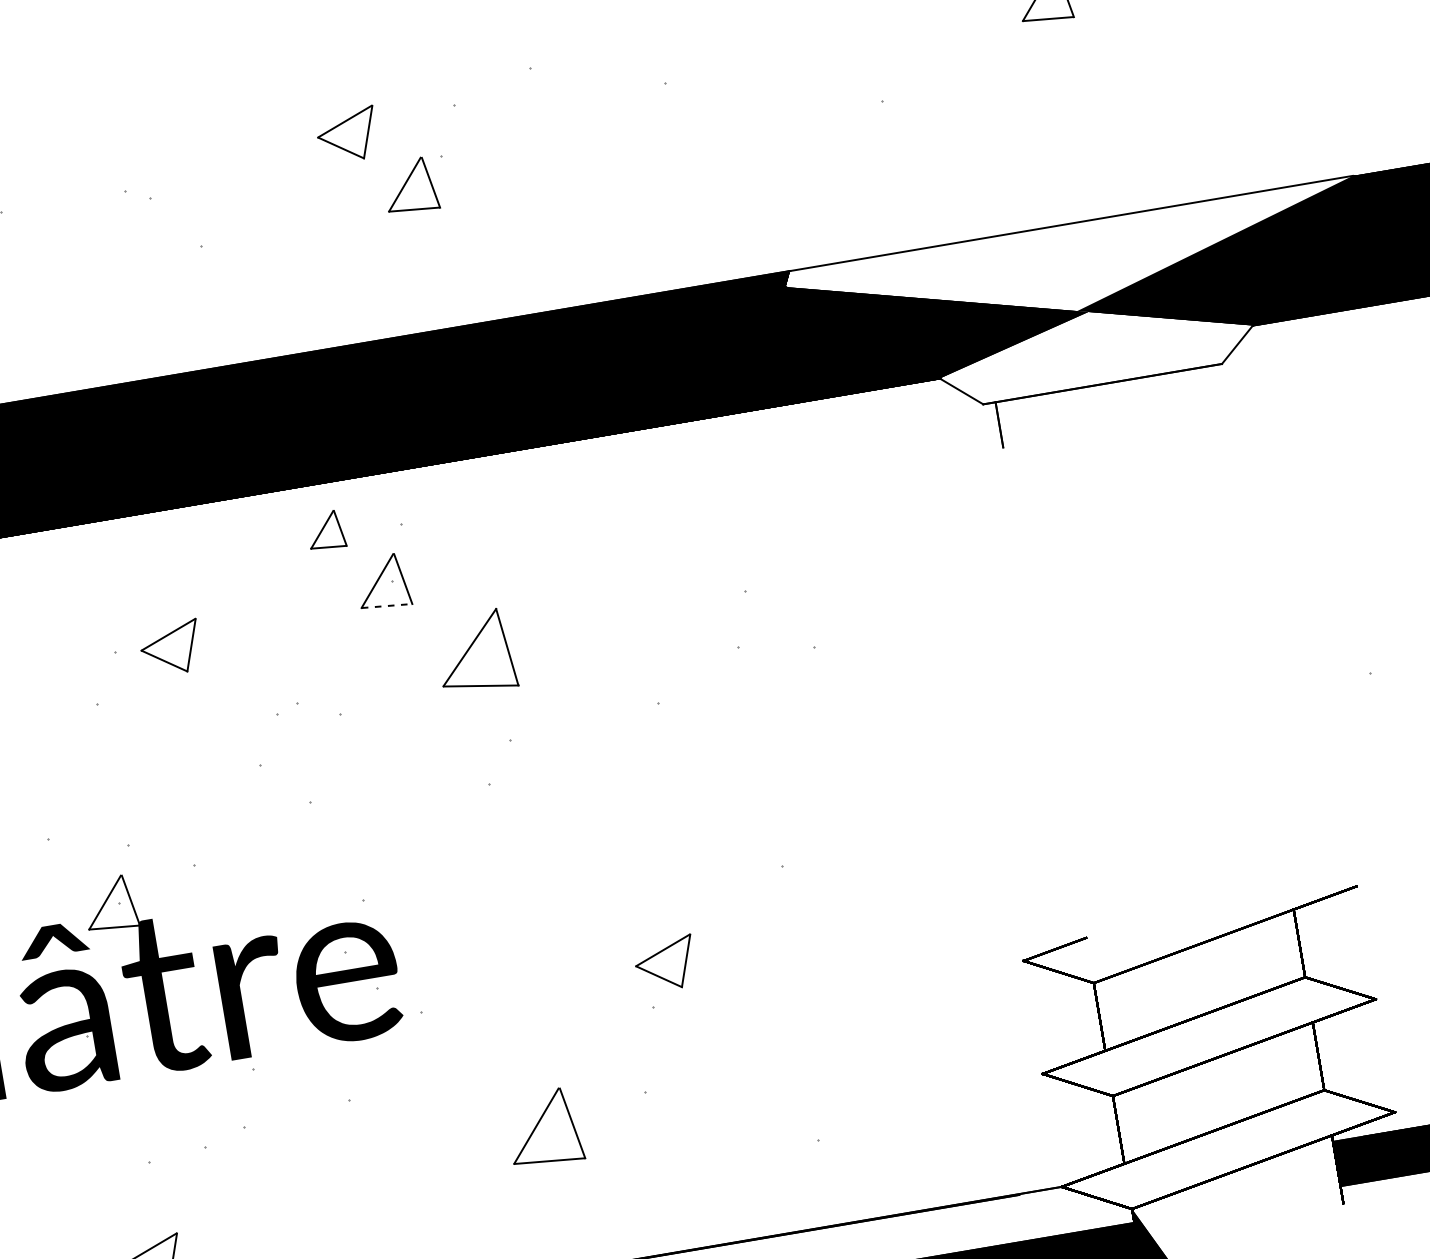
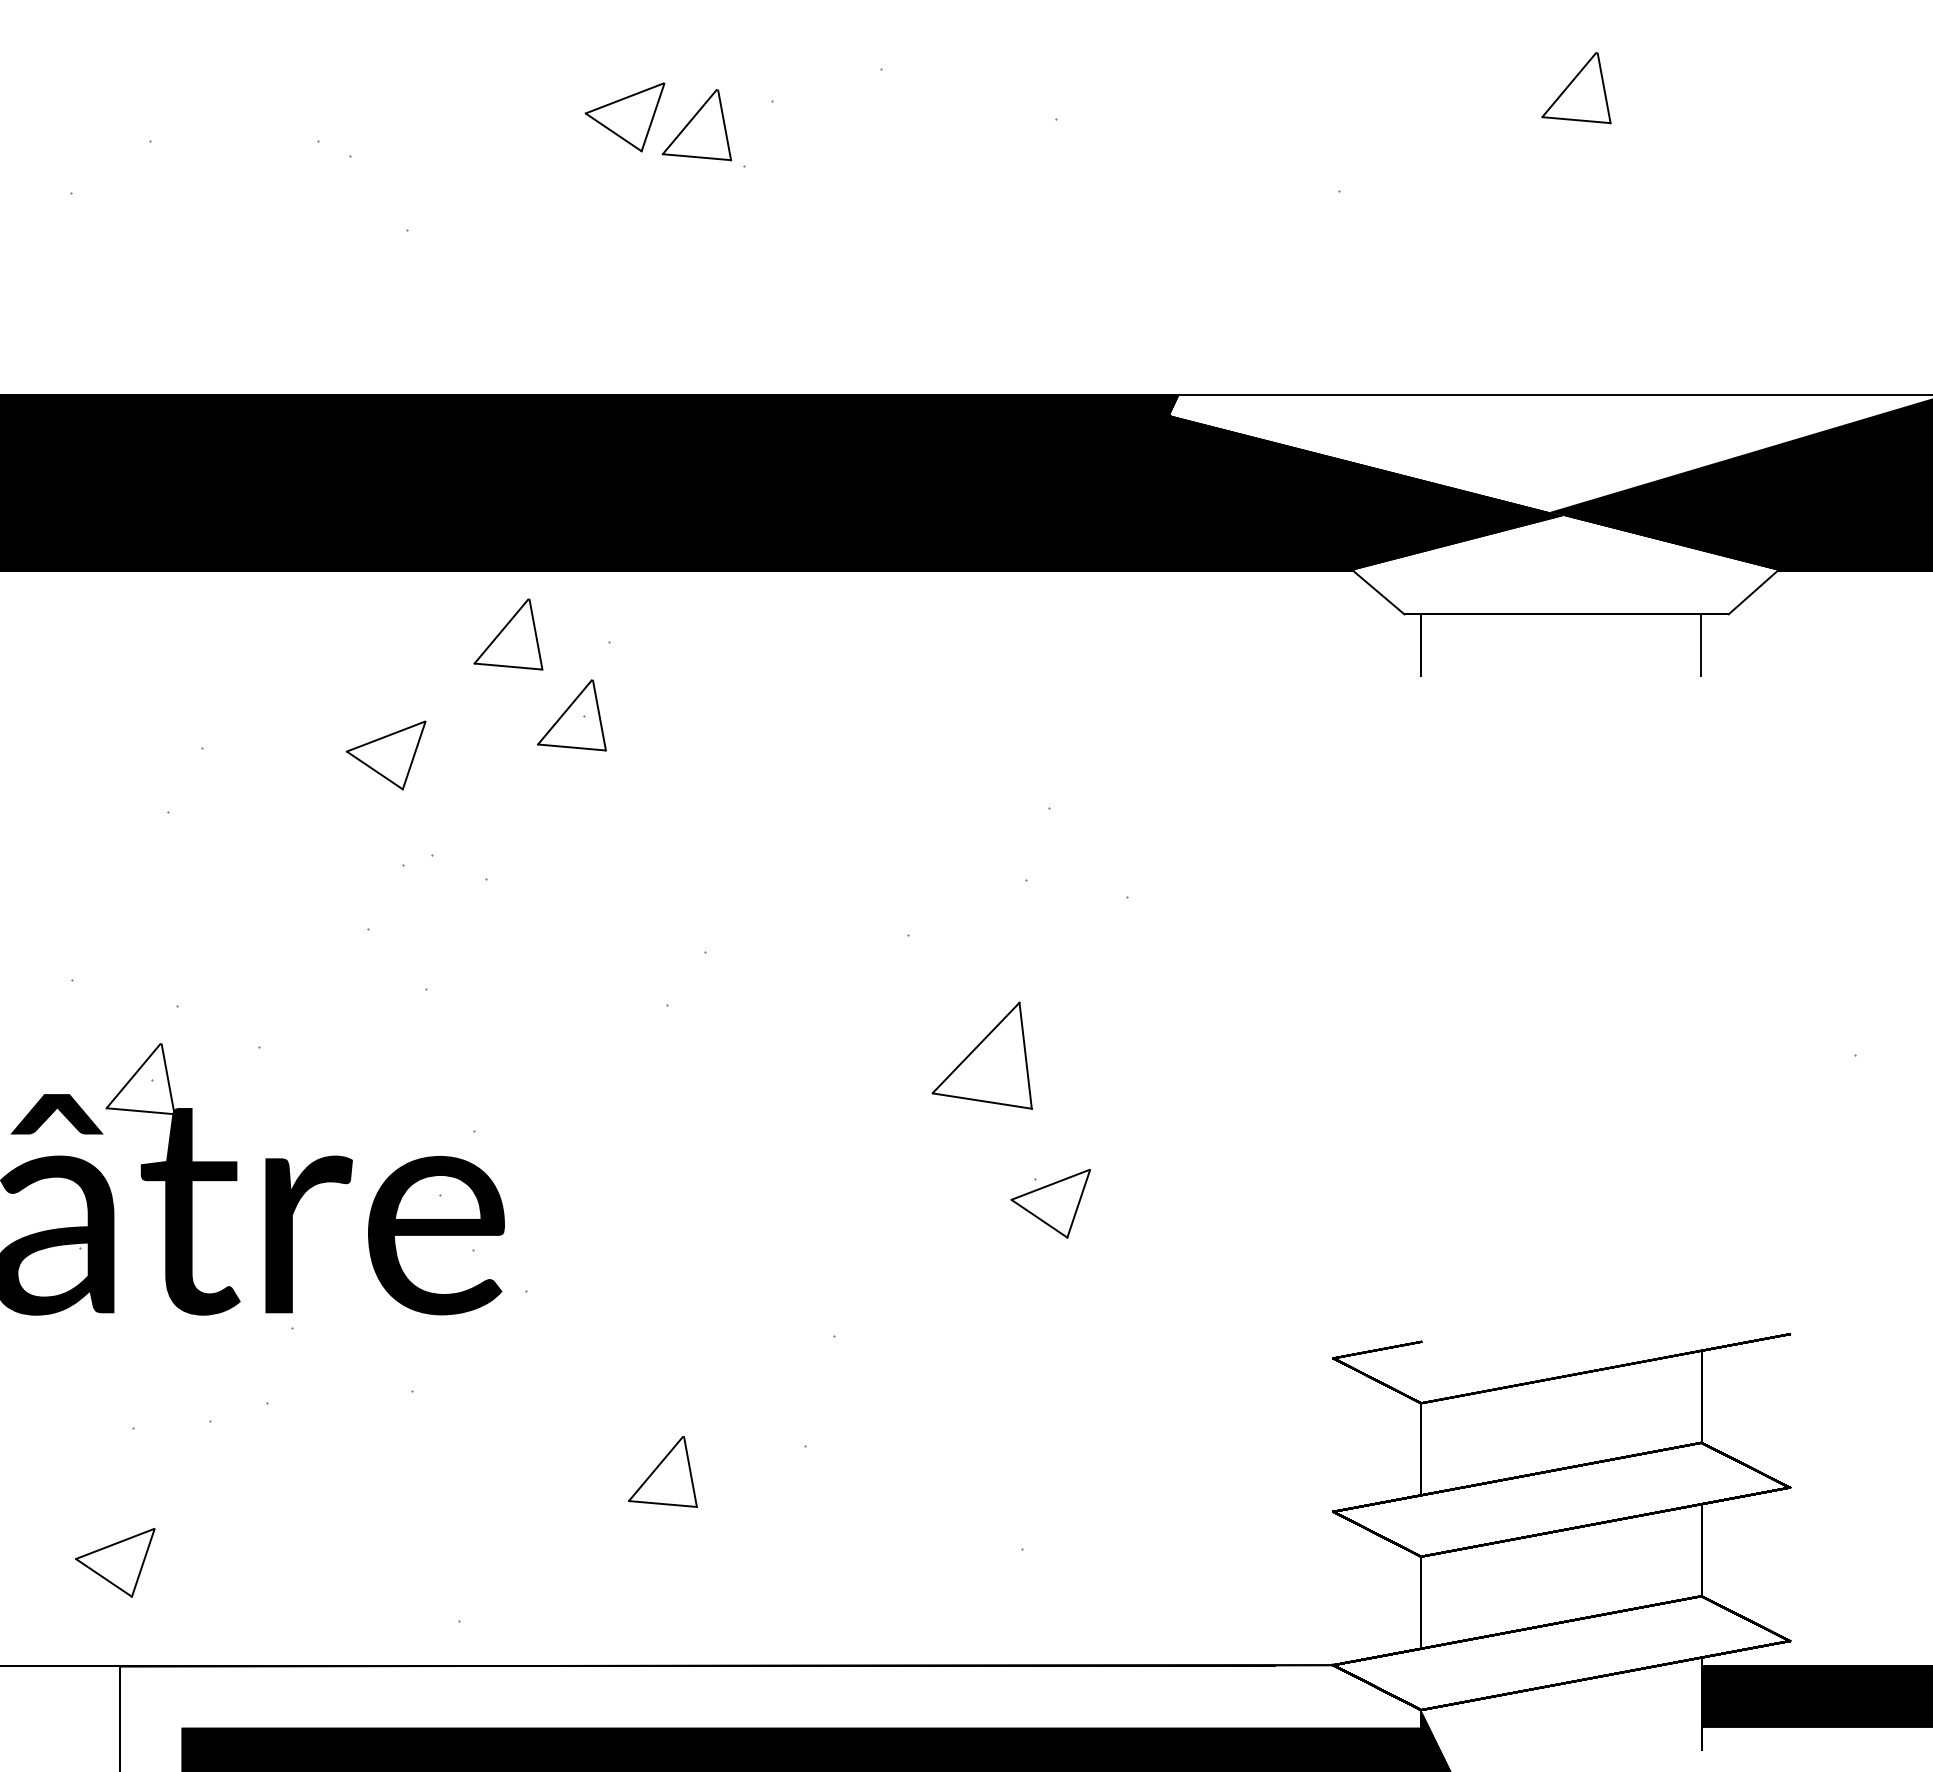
part: (410, 186) -> (696, 125), moved
line: (1205, 389) -> (1701, 644), added
part: (326, 530) -> (508, 634), size x1.43
line: (387, 605) -> (572, 747), dashed -> solid
part: (171, 648) -> (386, 755), moved
part: (474, 652) -> (981, 1055), moved
part: (665, 964) -> (1050, 1203), moved
part: (543, 1127) -> (662, 1471), size x0.71

